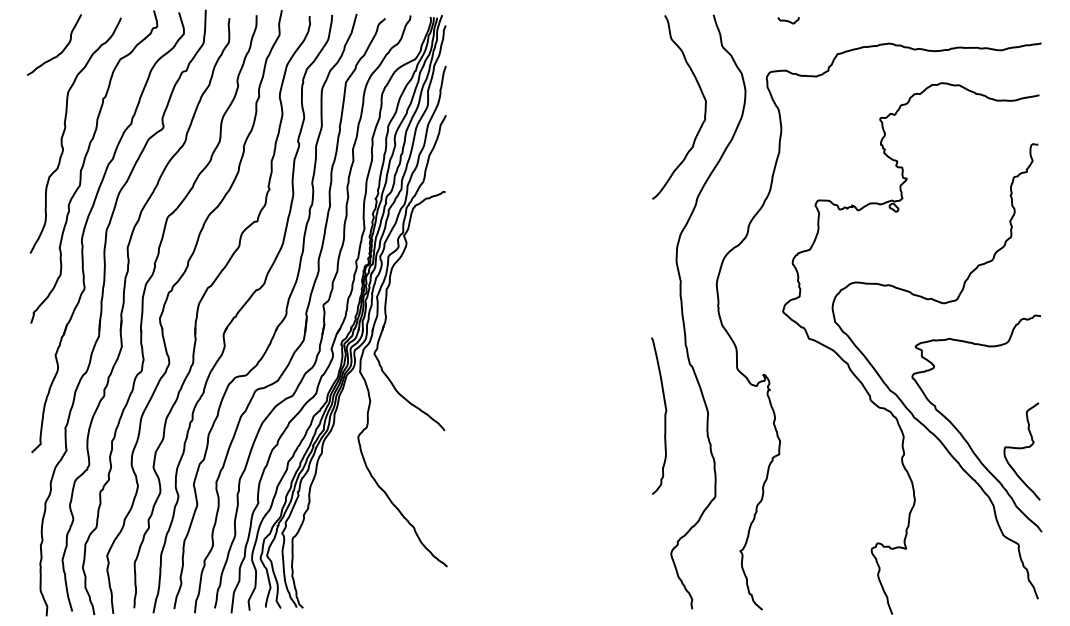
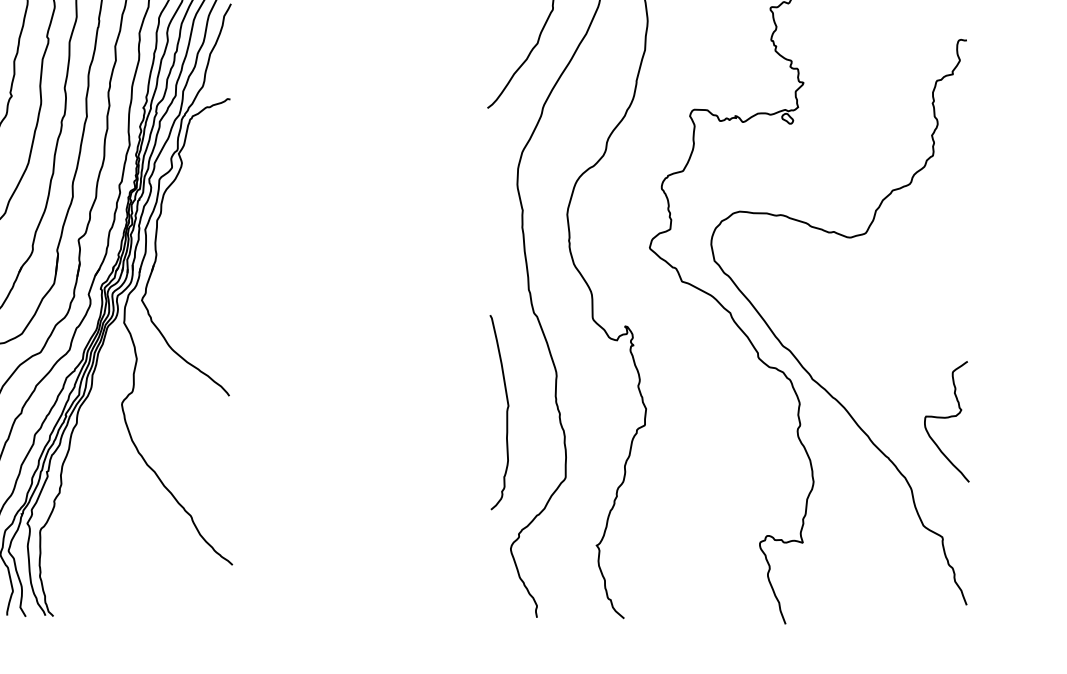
curve: (664, 415) -> (506, 411), moved
curve: (962, 434) -> (872, 400), removed

